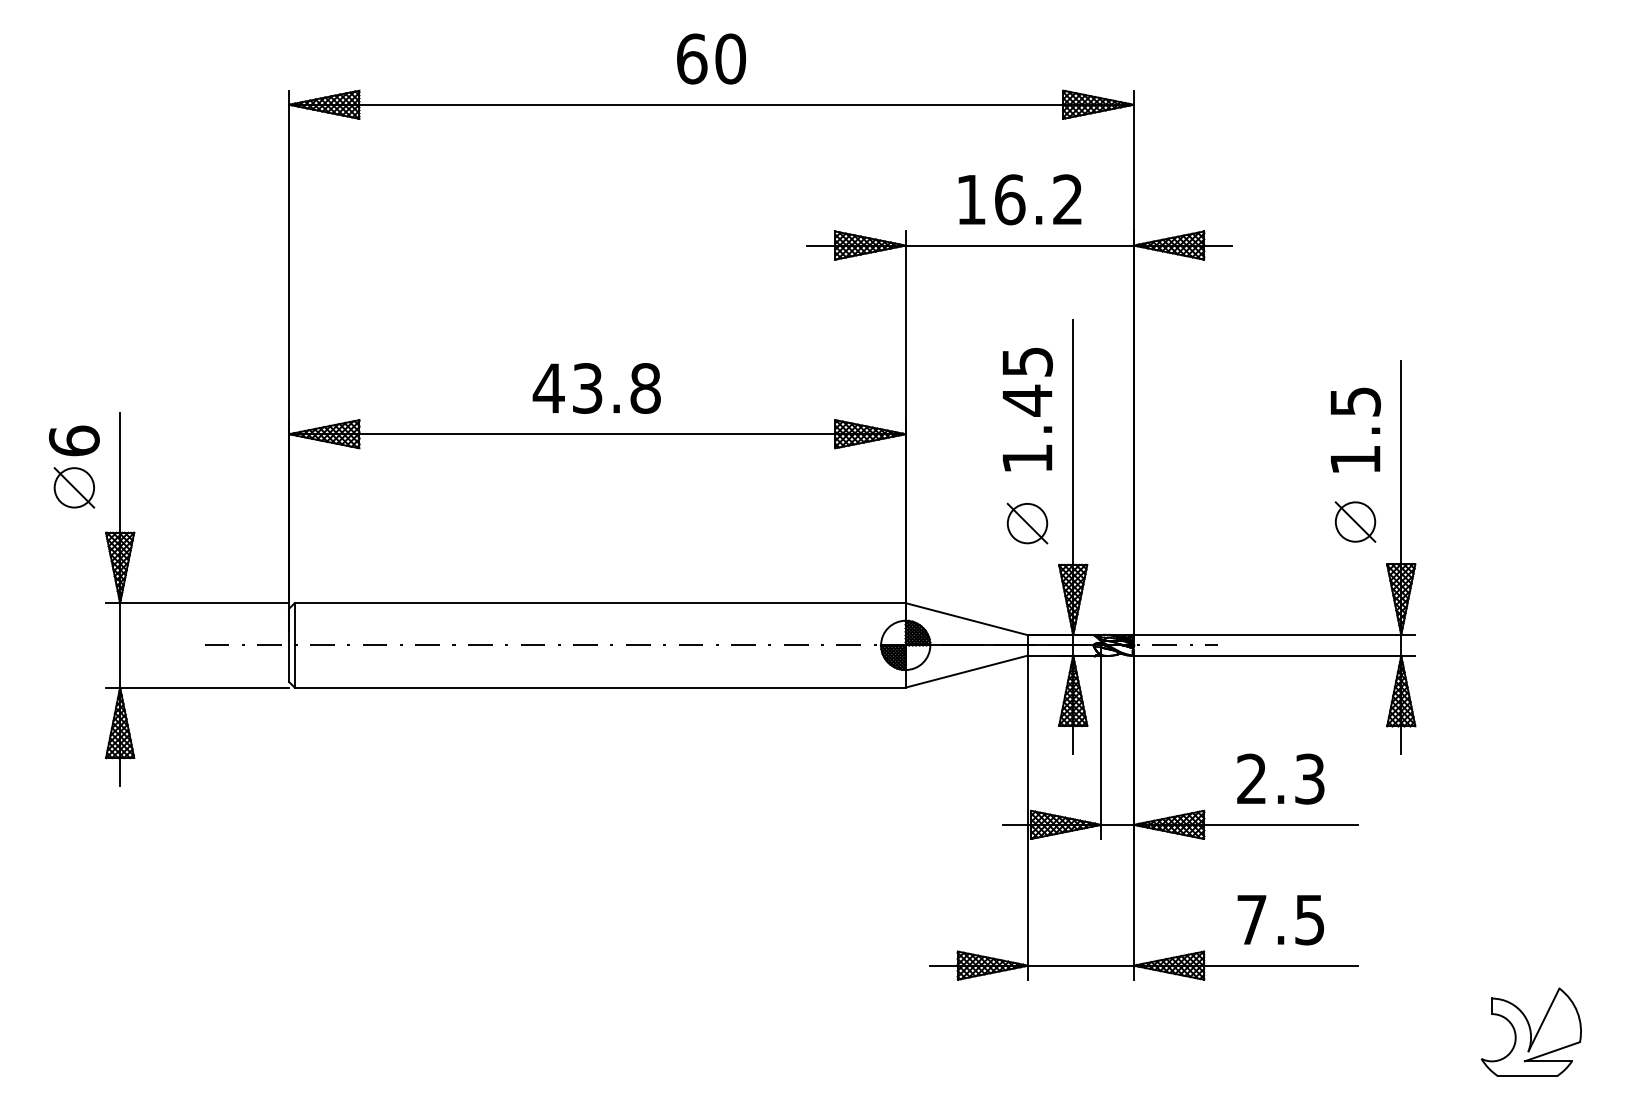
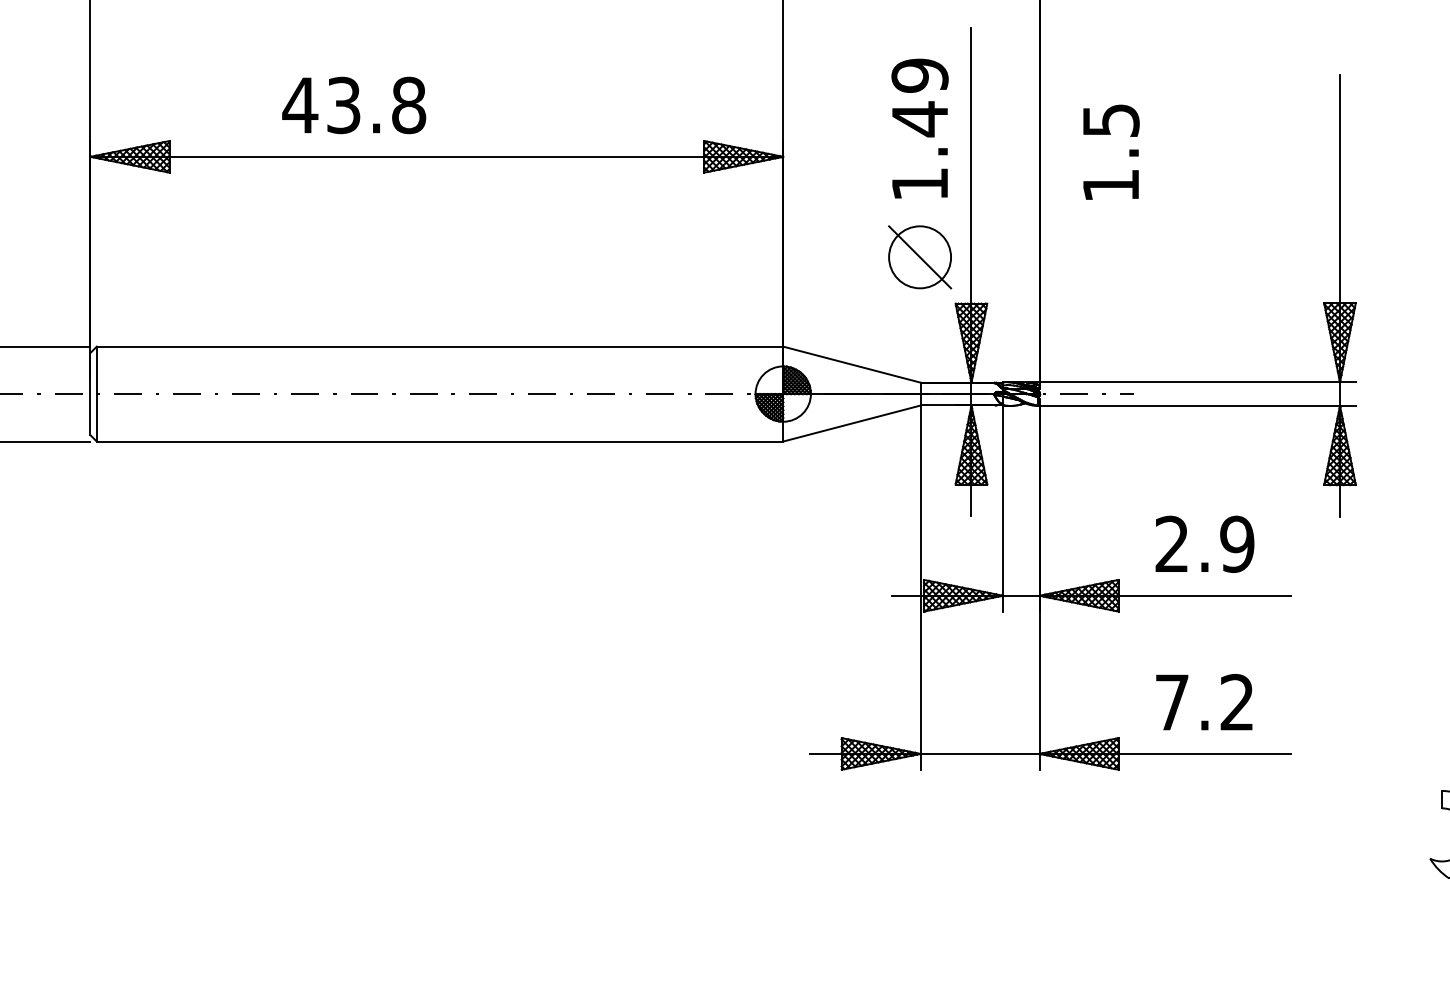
text: (1027, 361) -> (920, 75), 1.45 -> 1.49
text: (596, 388) -> (353, 105), moved
text: (1355, 429) -> (1111, 151), moved
part: (1355, 521) -> (1288, 254), removed
part: (1027, 523) -> (920, 257), size x1.4
text: (1309, 778) -> (1236, 543), 2.3 -> 2.9
text: (1309, 919) -> (1236, 702), 7.5 -> 7.2

